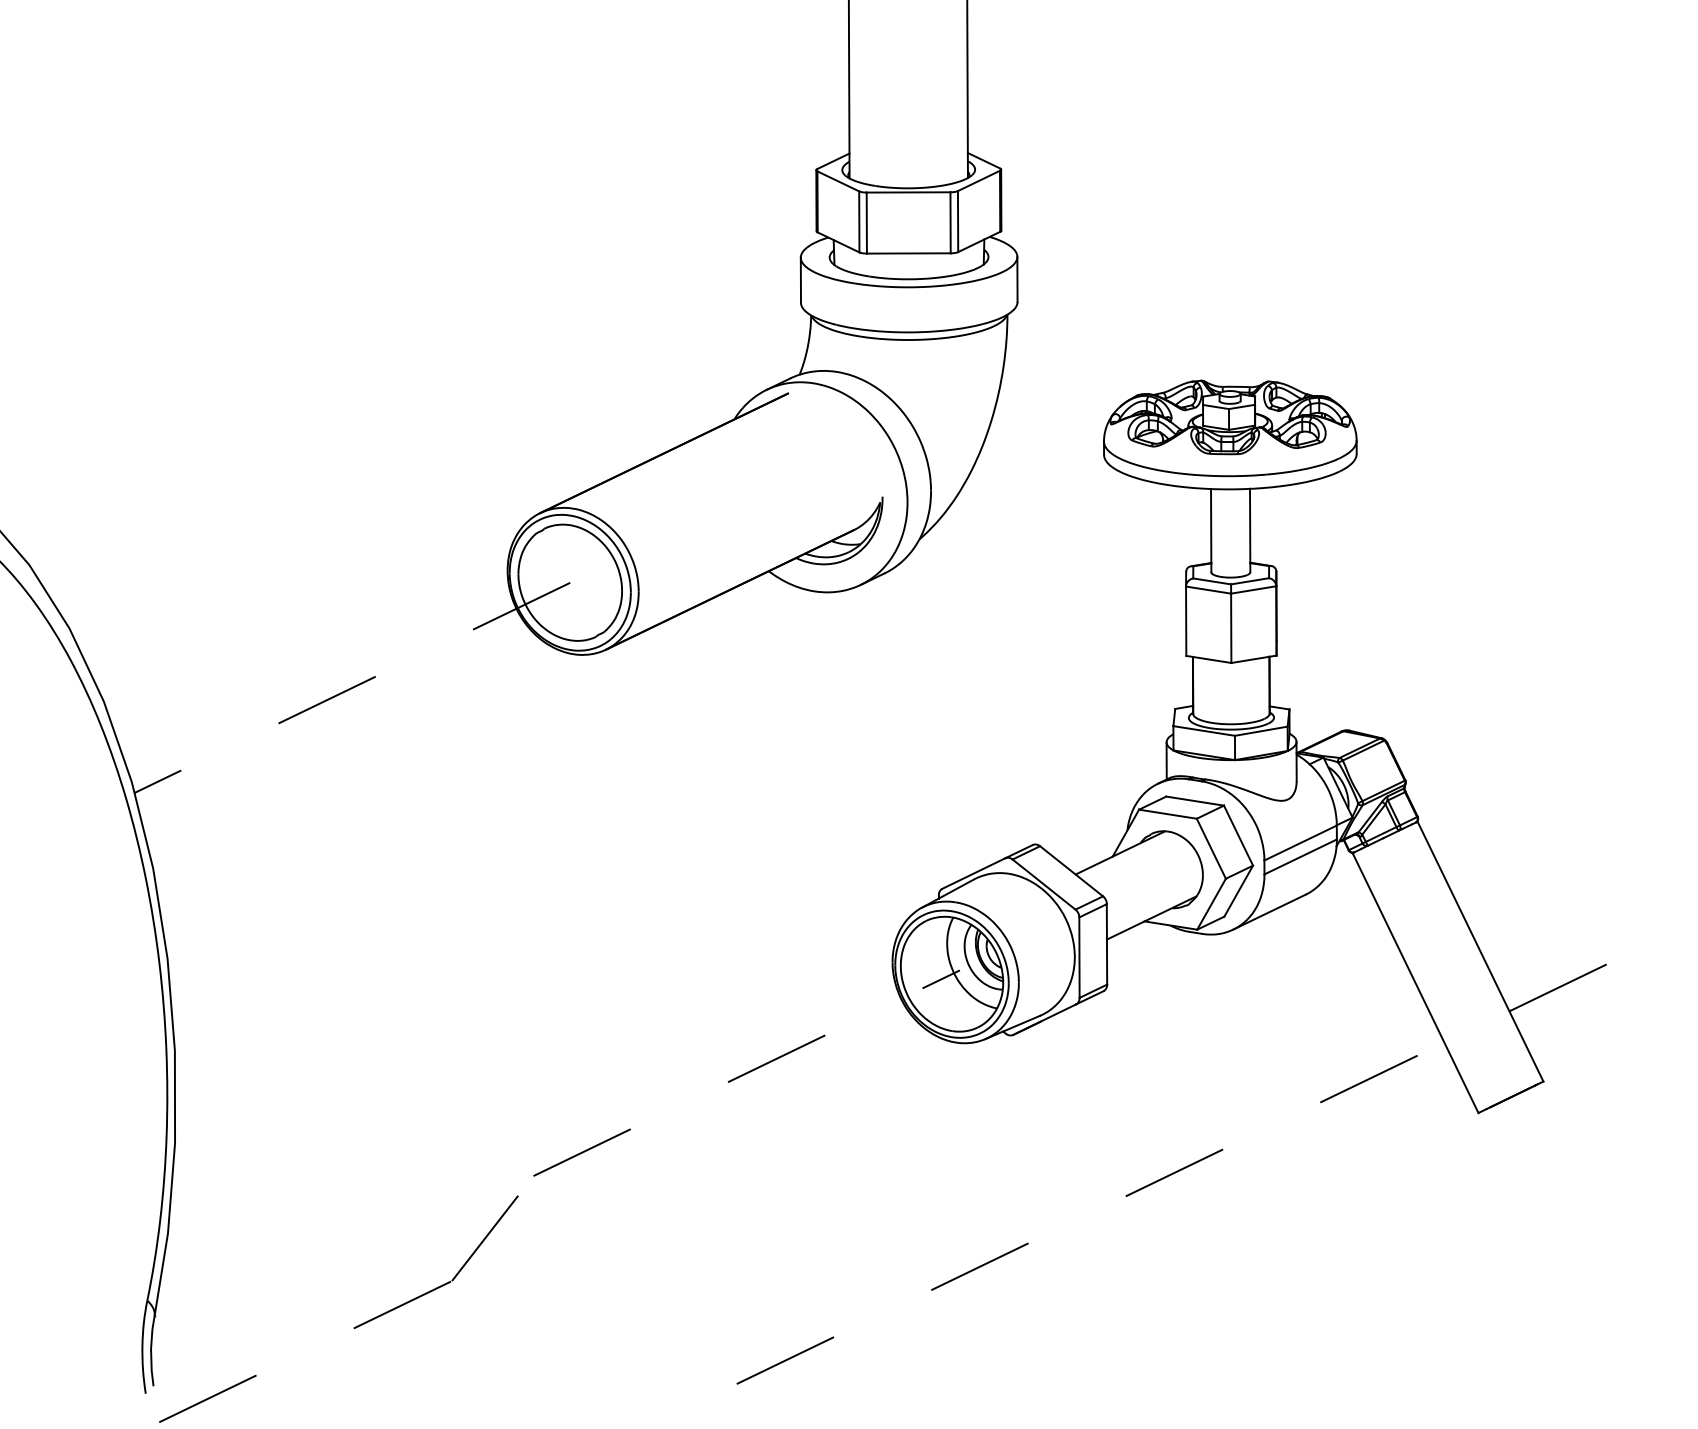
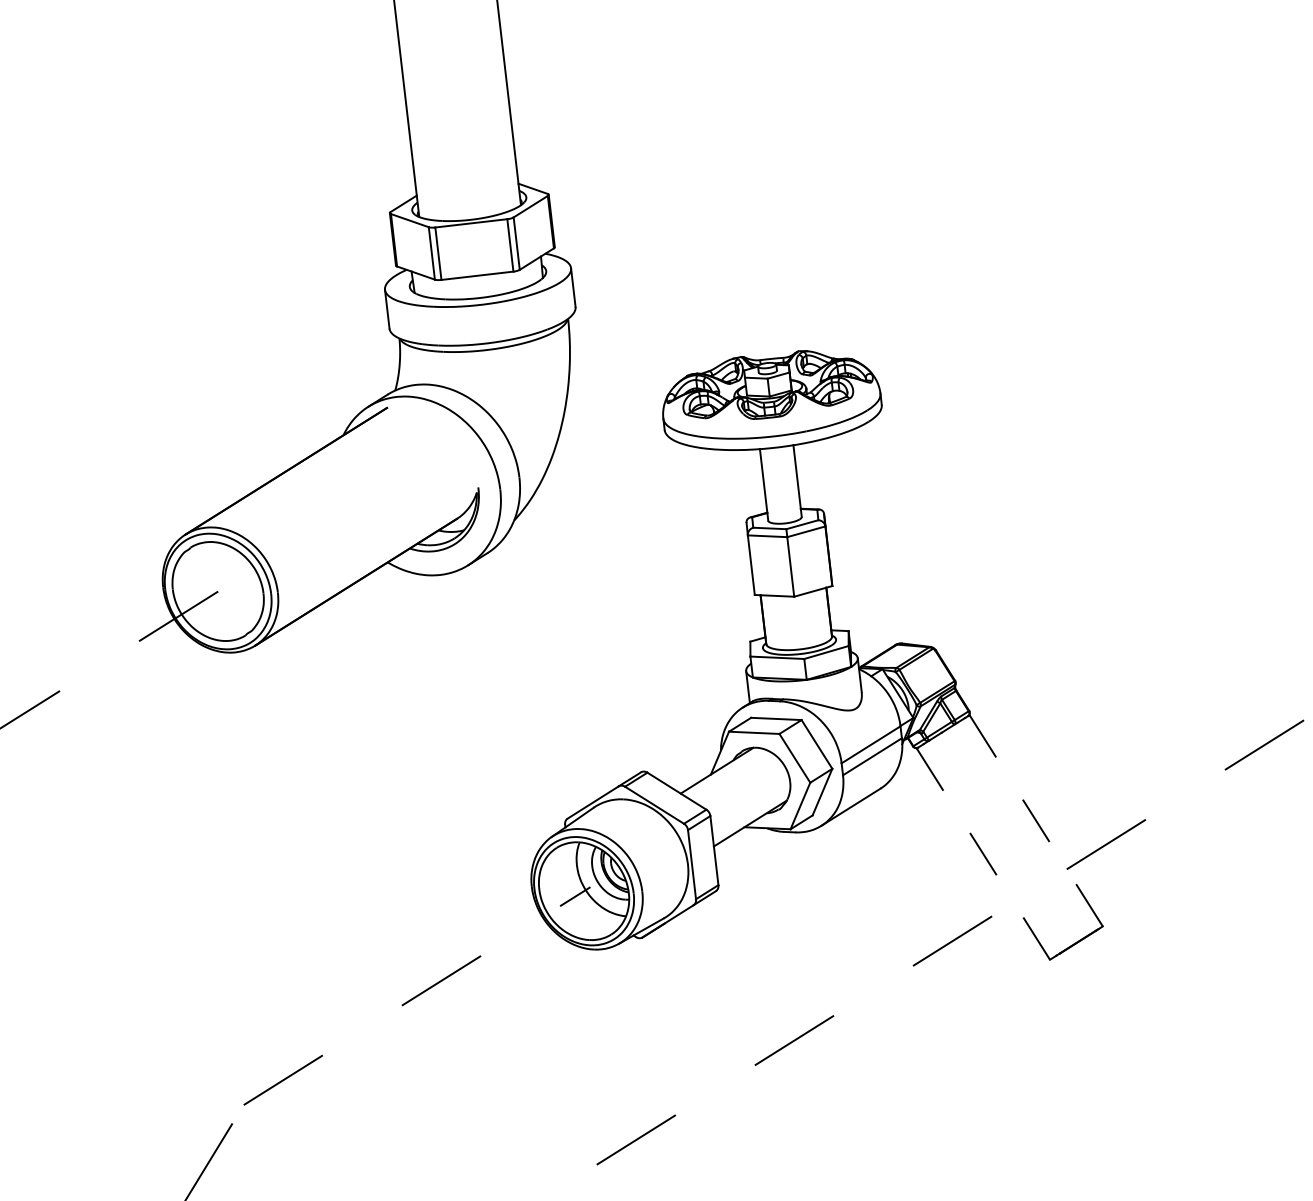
line: (1480, 951) -> (1036, 820), solid -> dashed
line: (1415, 982) -> (983, 853), solid -> dashed

